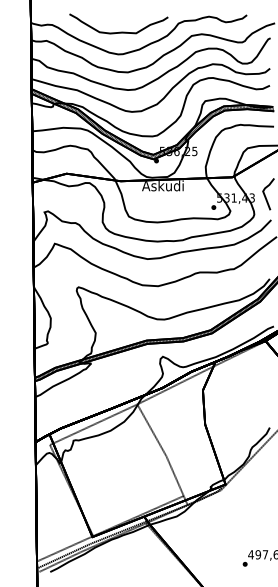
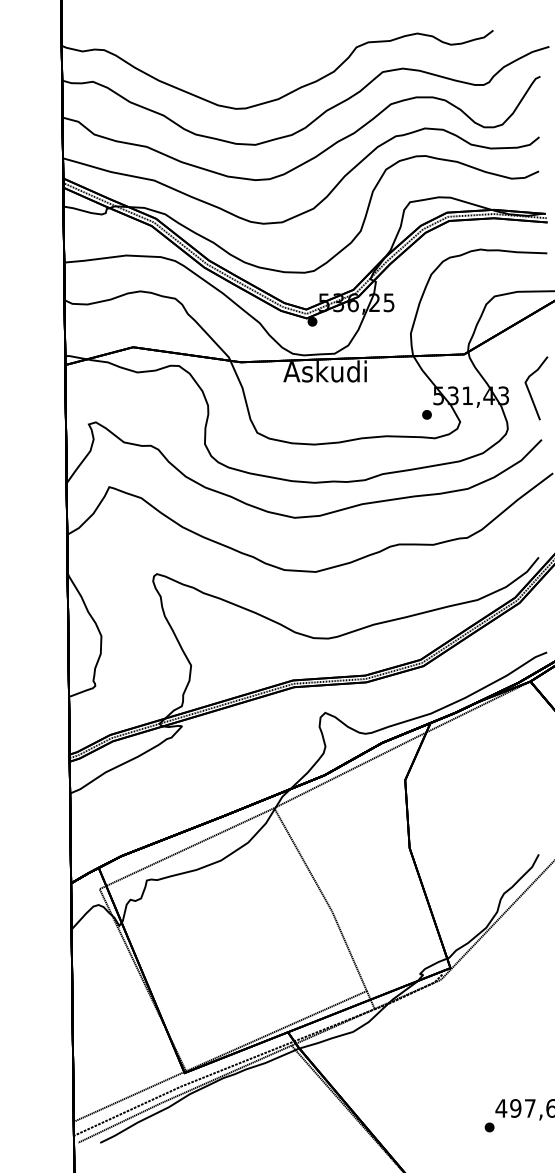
curve: (119, 31) -> (238, 63), removed

